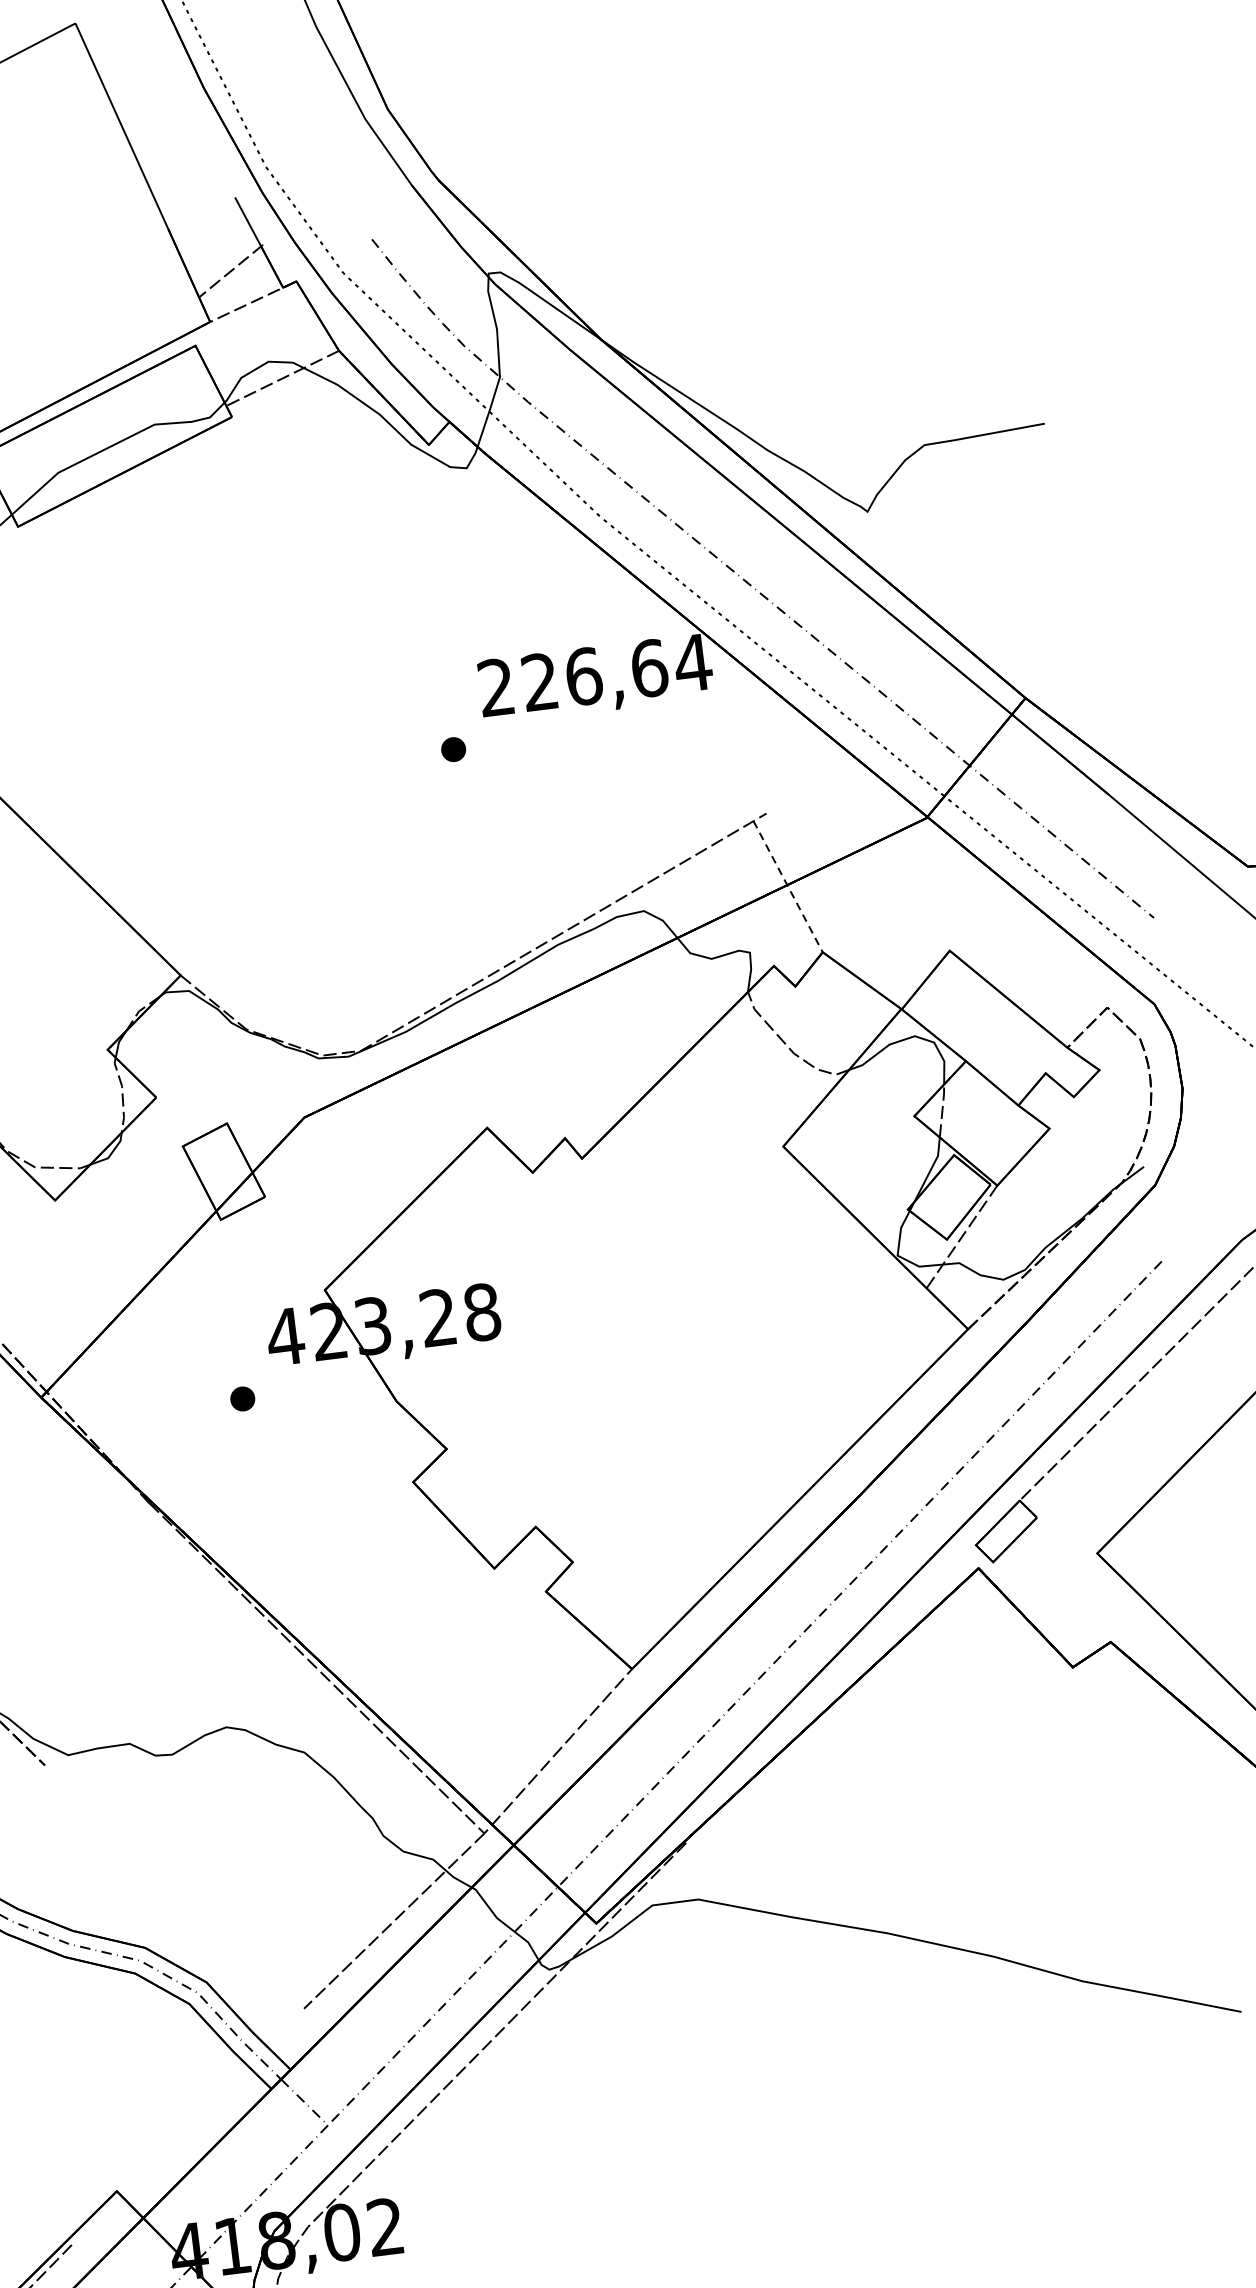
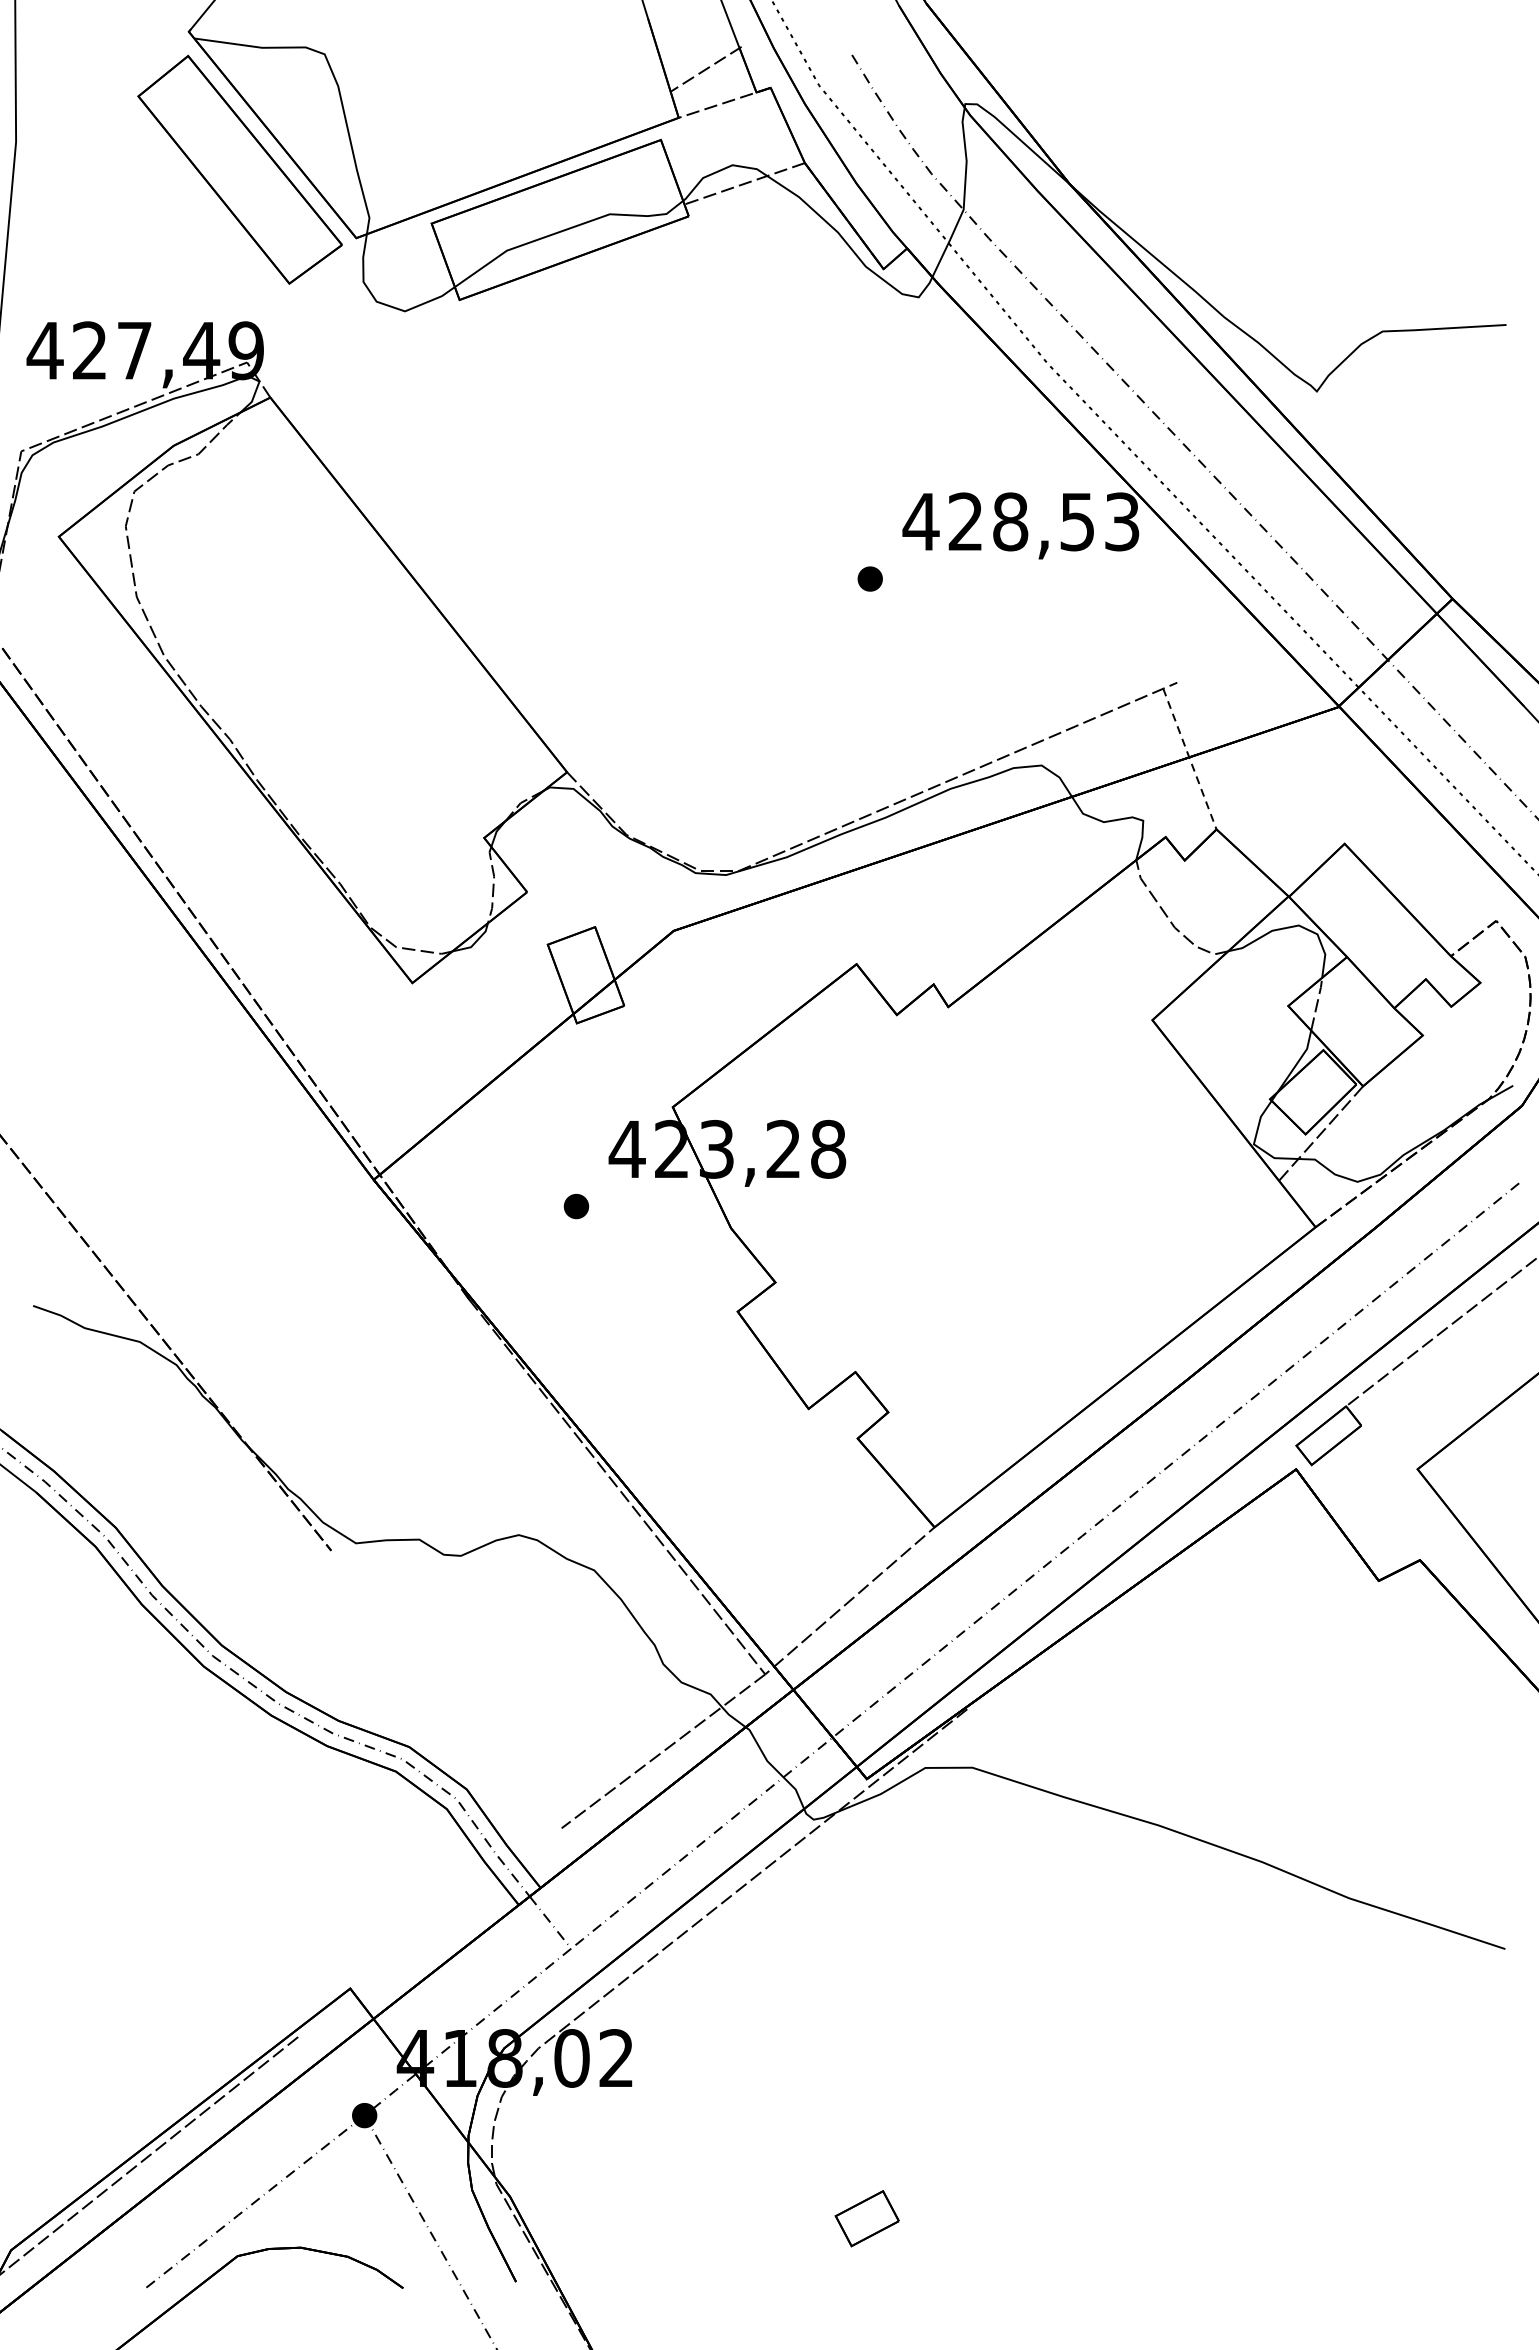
text: (594, 674) -> (1021, 521), 226,64 -> 428,53

